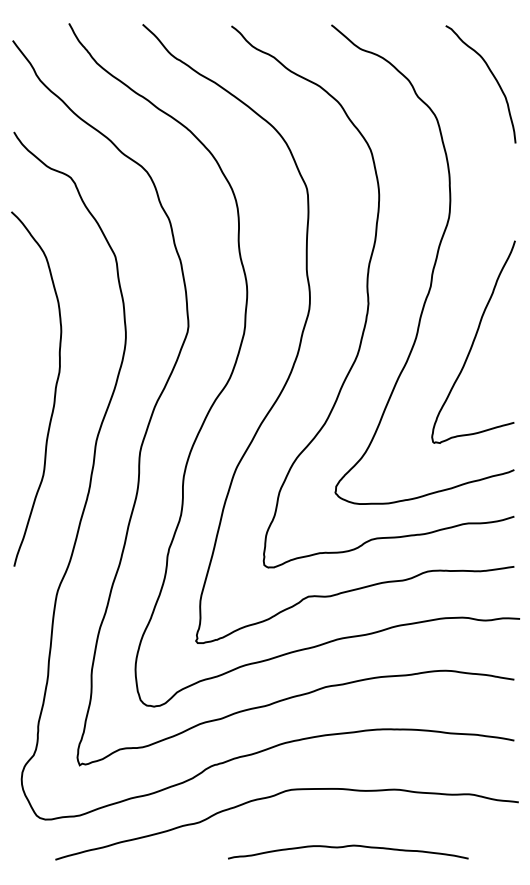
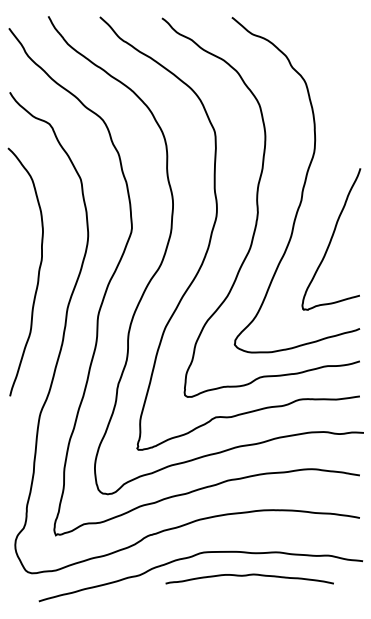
curve: (492, 76) -> (344, 53), removed
curve: (345, 848) -> (247, 576), moved

